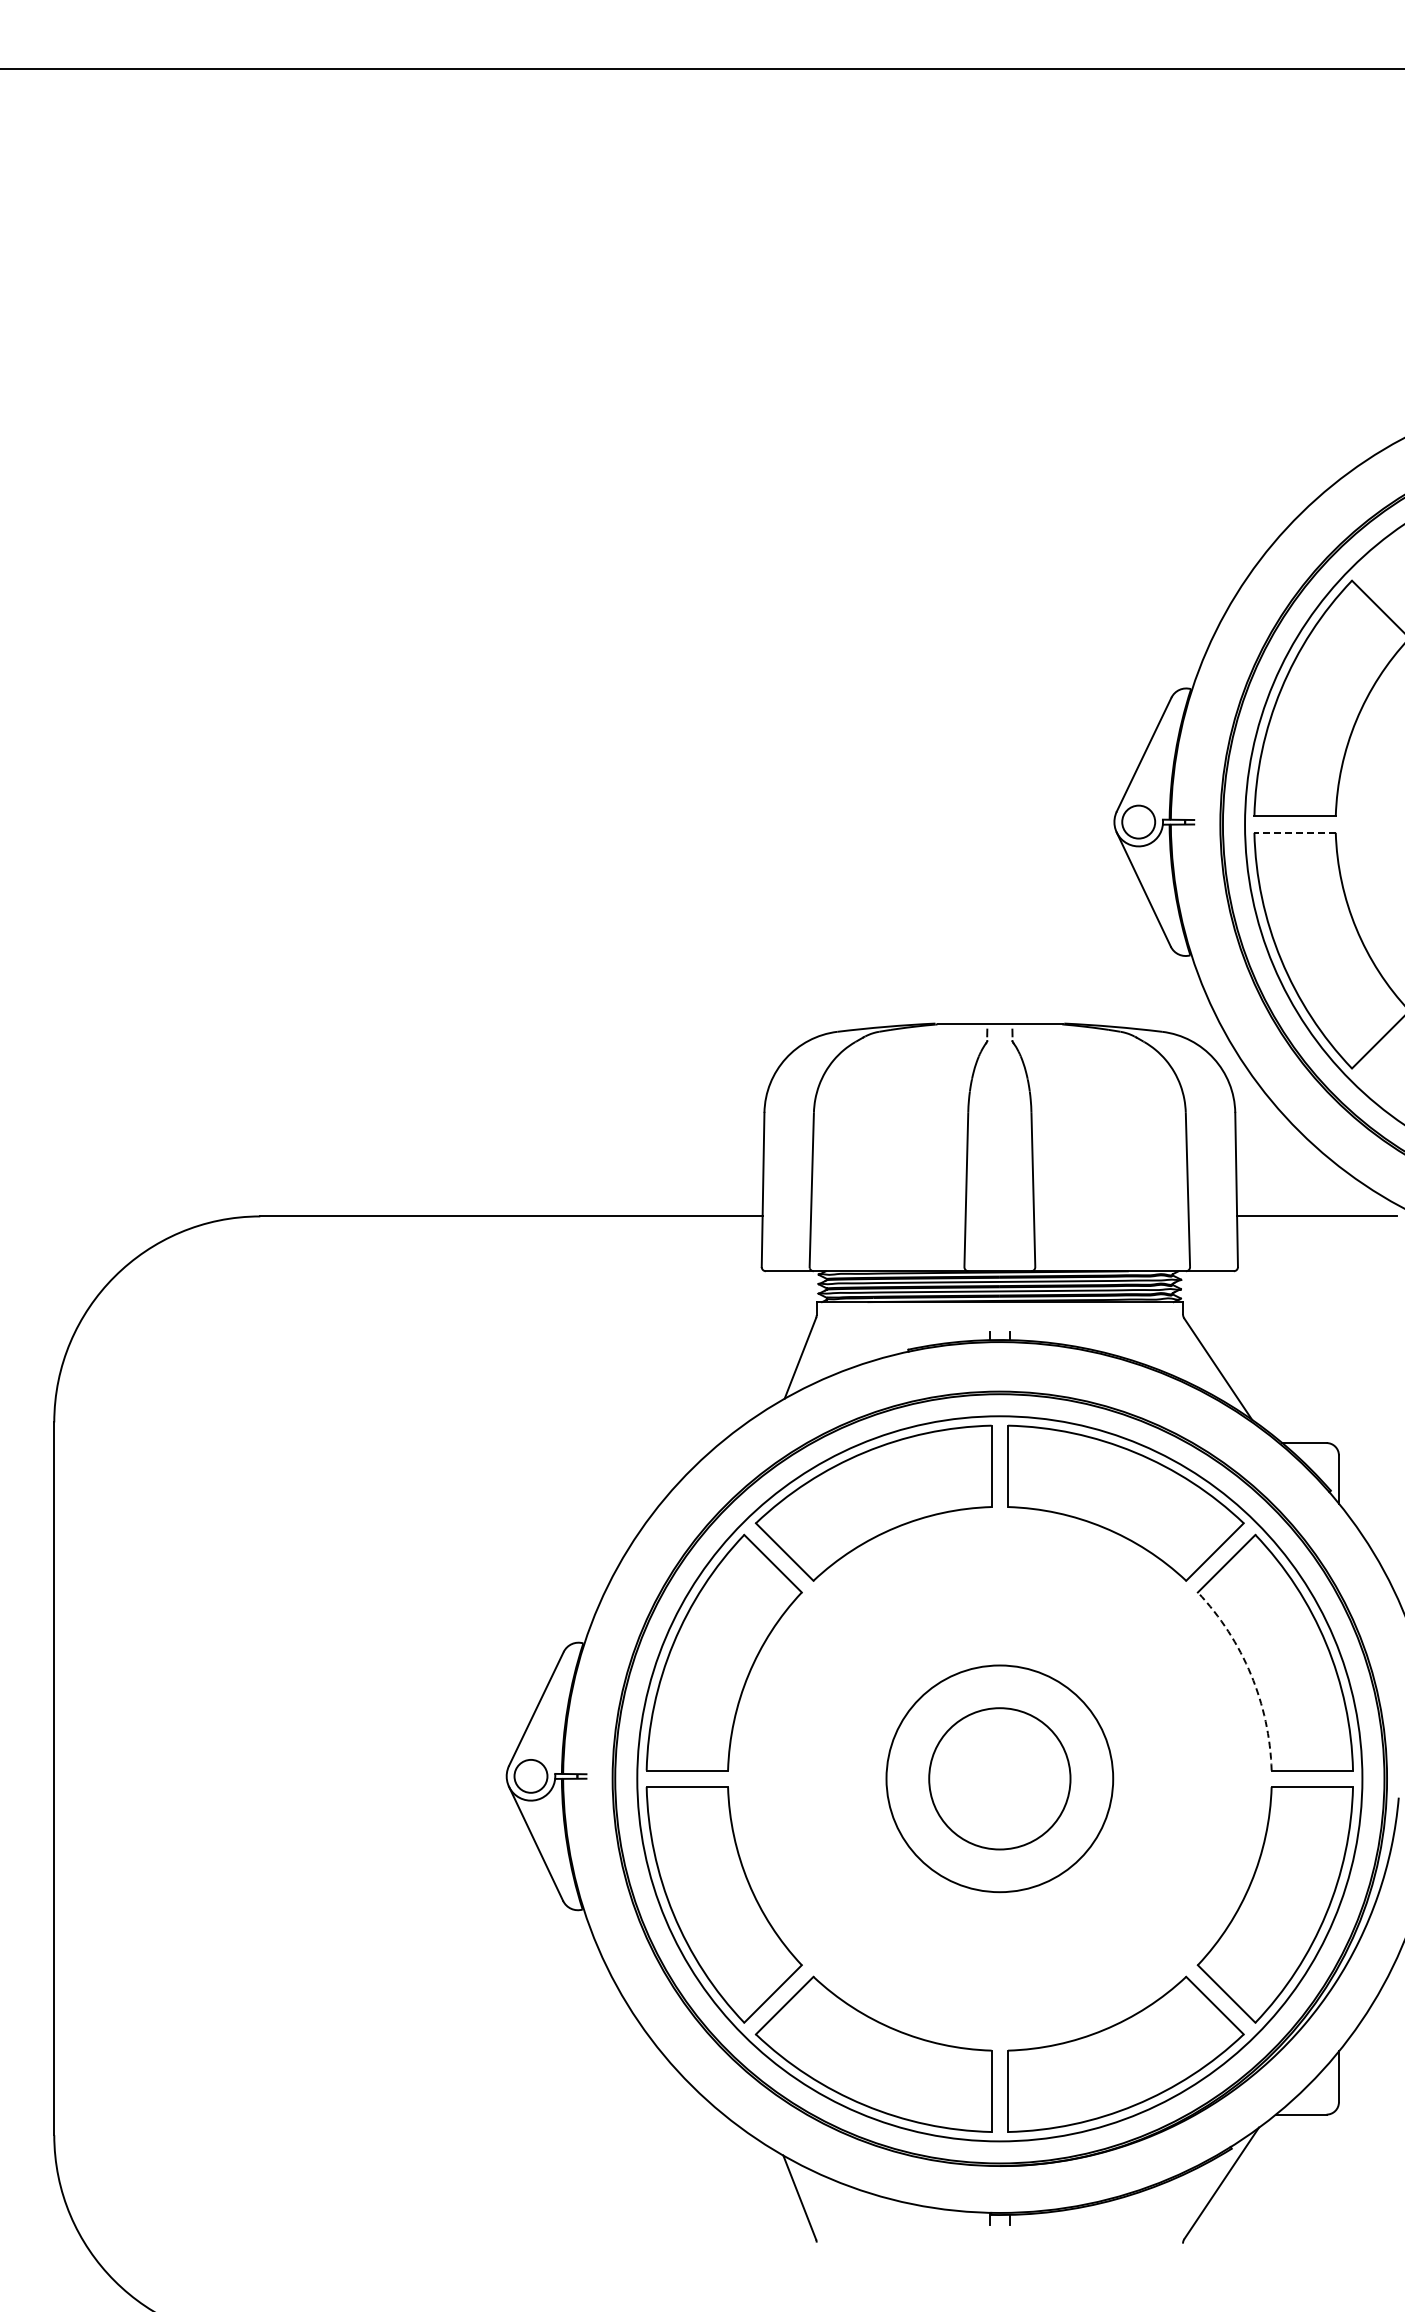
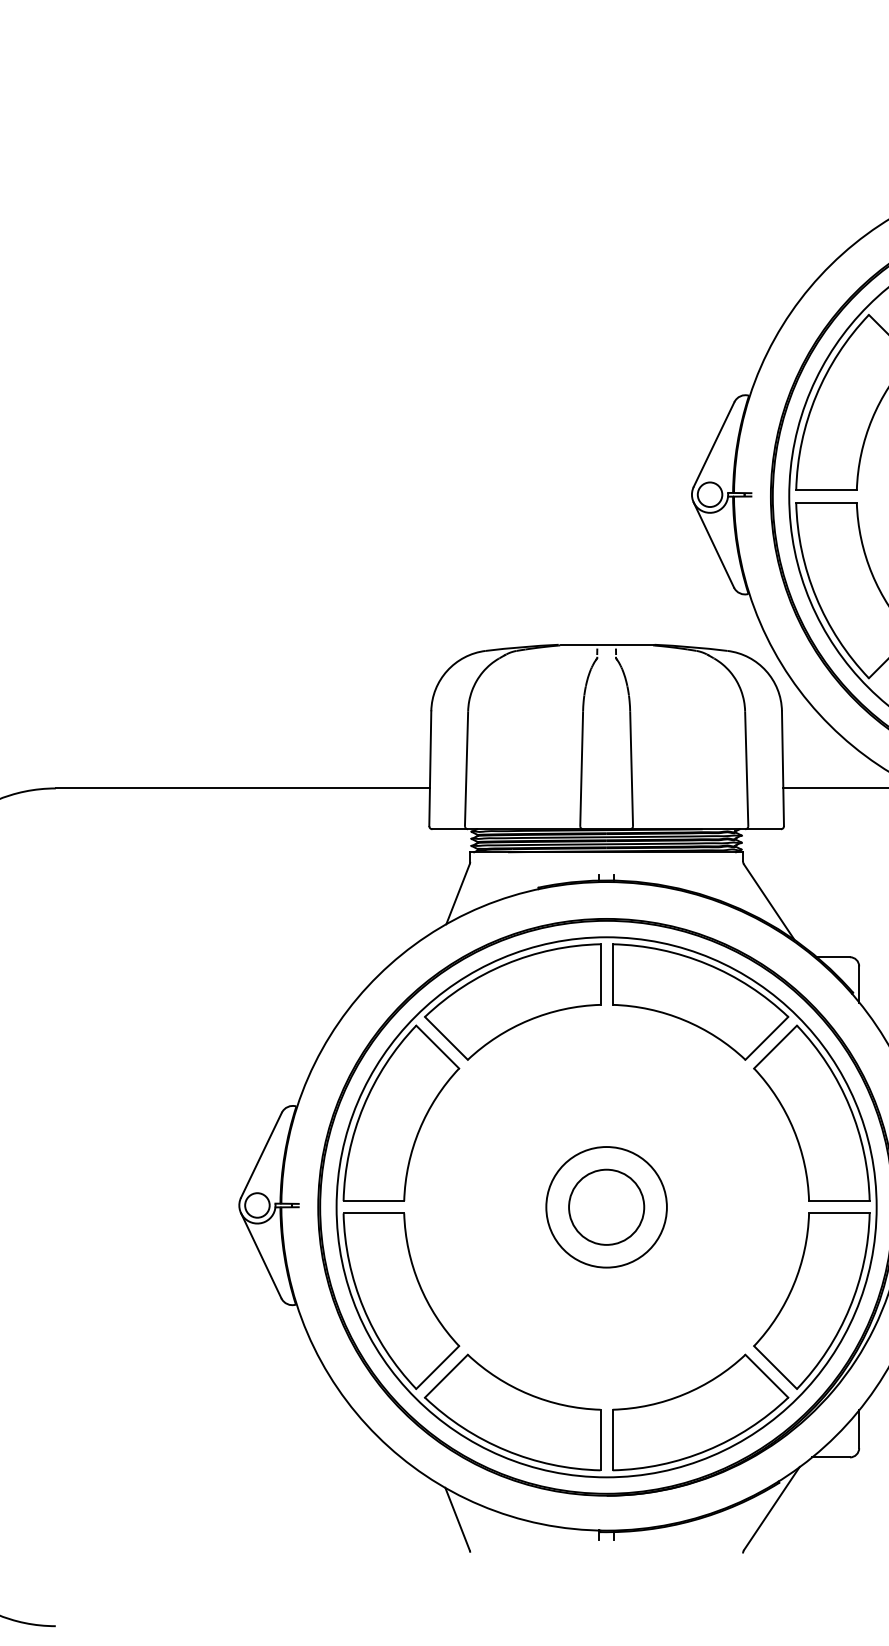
line: (1295, 832) -> (826, 502), dashed -> solid
arc: (1251, 1674) -> (794, 1129), dashed -> solid
circle: (999, 1778) -> (606, 1207), size x0.71
circle: (999, 1778) -> (606, 1207), size x0.71

